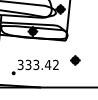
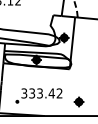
part: (74, 59) -> (78, 101), moved

